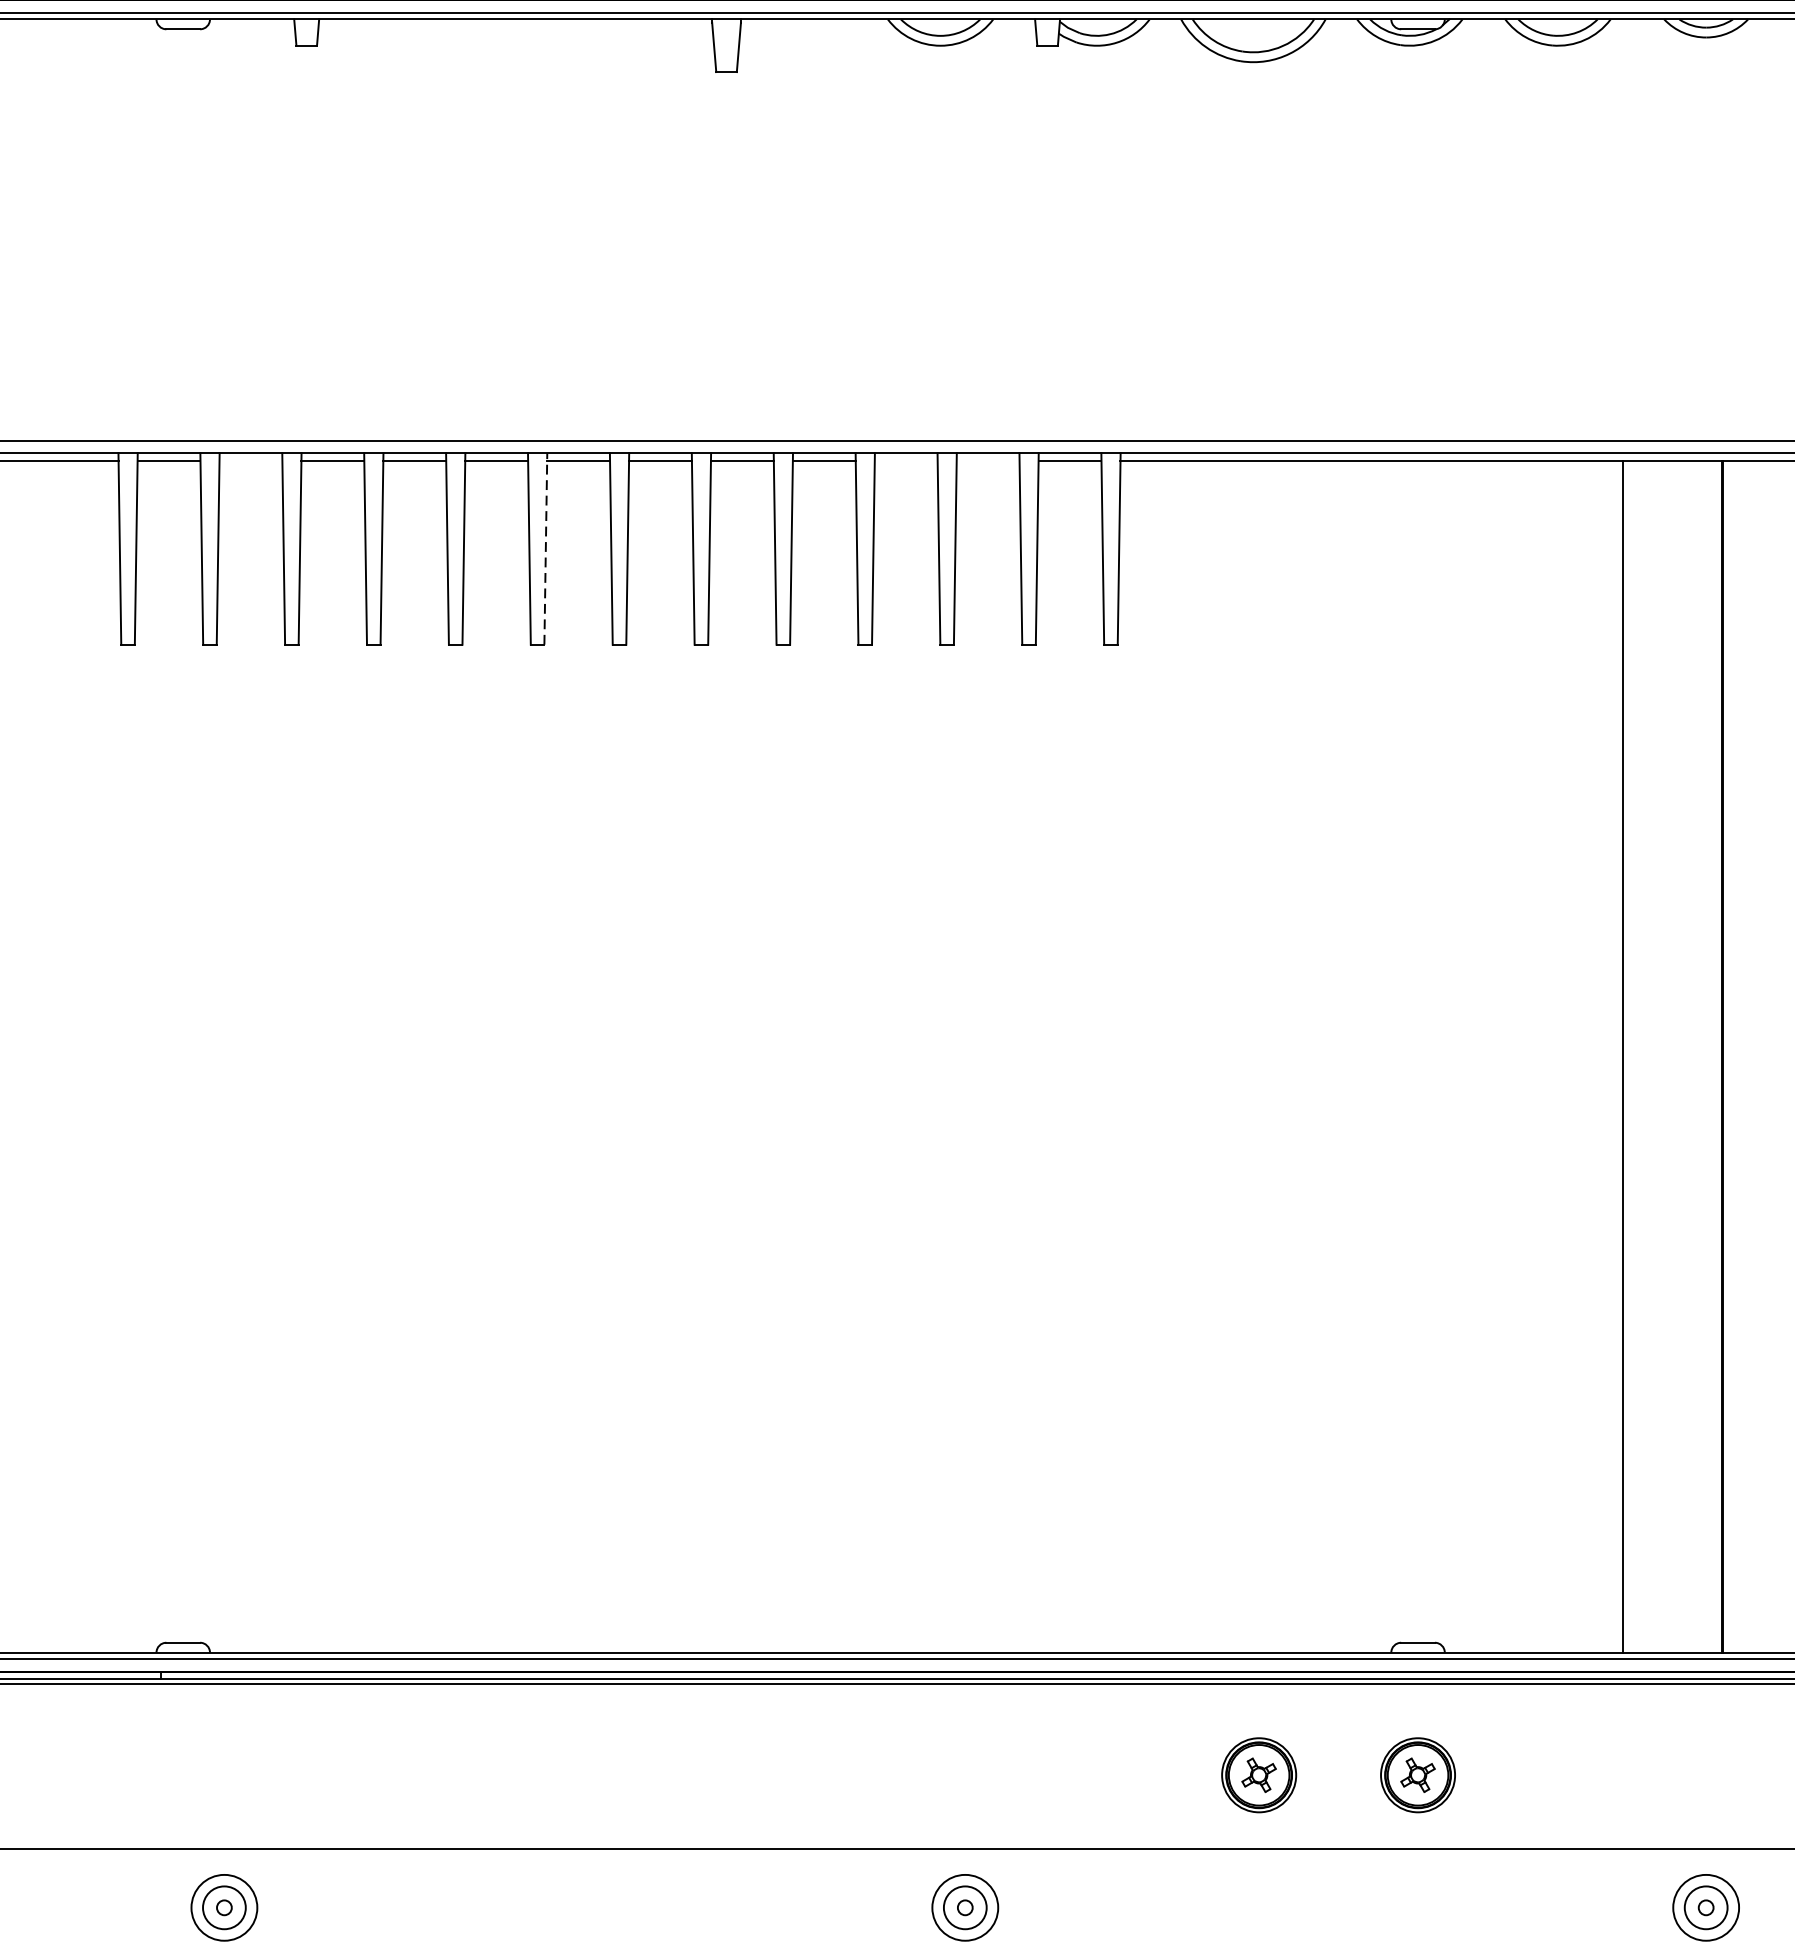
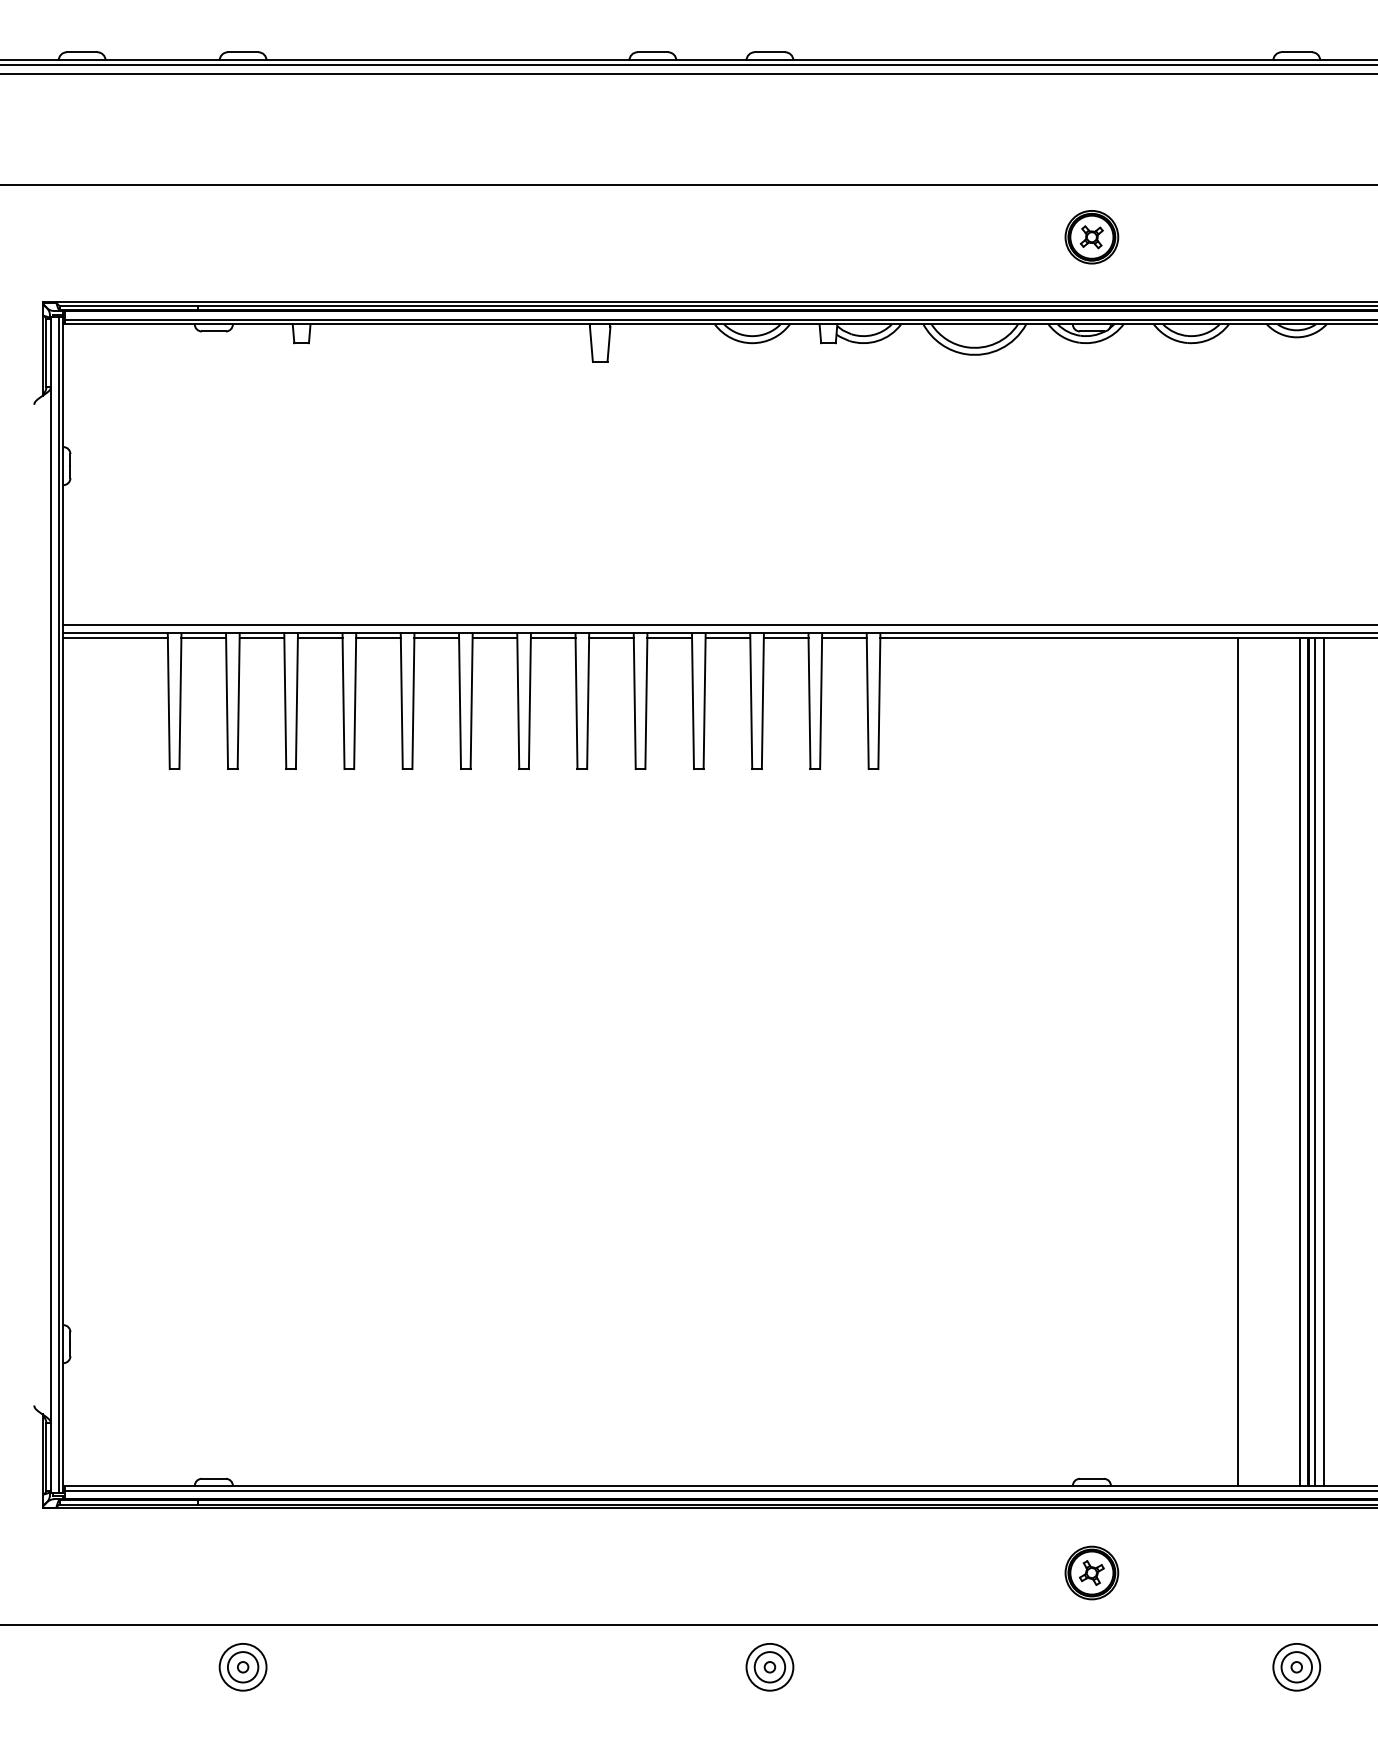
line: (250, 461) -> (261, 638), added
line: (905, 461) -> (727, 638), added
line: (987, 461) -> (785, 638), added
line: (545, 548) -> (471, 700), dashed -> solid
line: (1709, 1055) -> (1299, 1061), added
line: (1732, 1055) -> (1315, 1061), added
line: (1743, 1055) -> (1323, 1061), added
part: (1258, 1774) -> (978, 1572), removed

